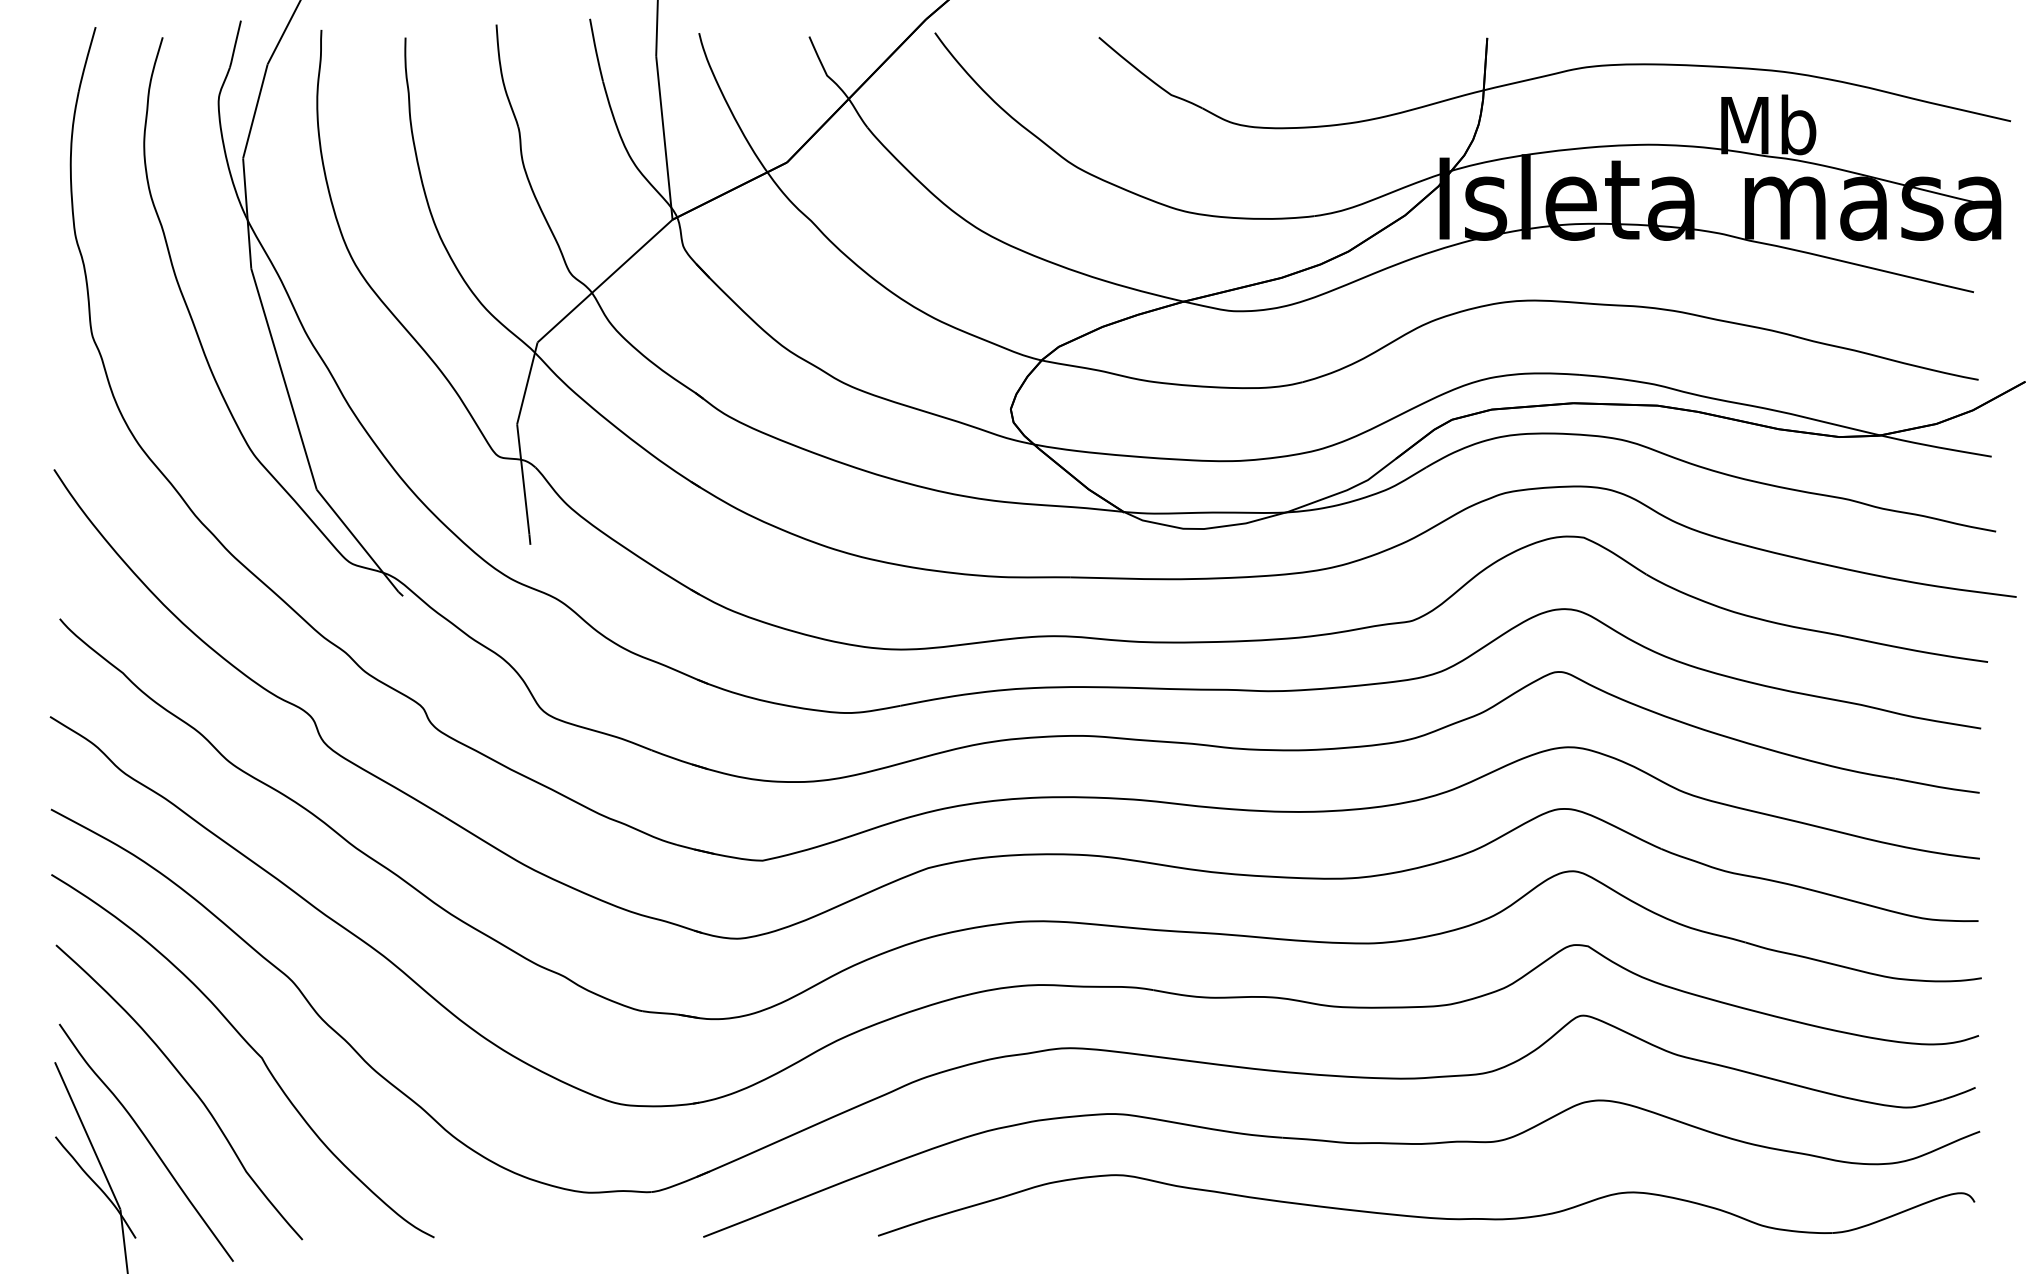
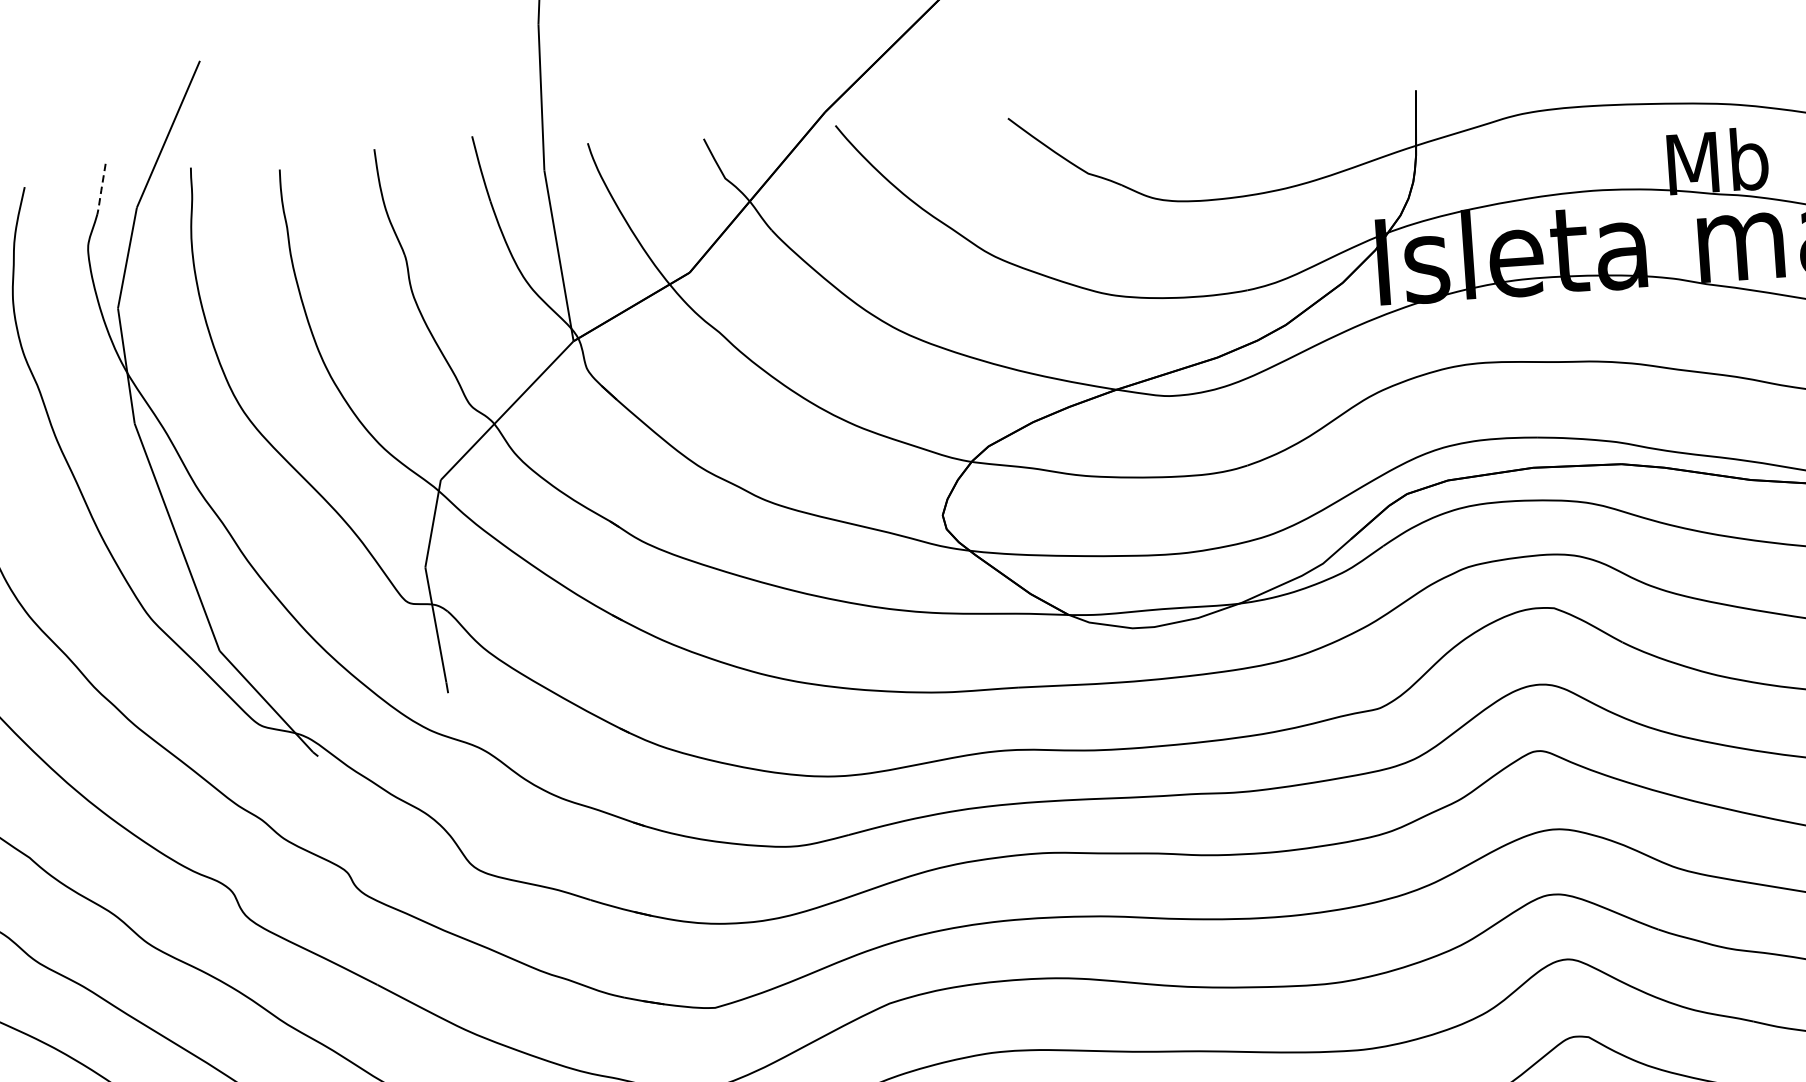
line: (235, 46) -> (101, 191), solid -> dashed

